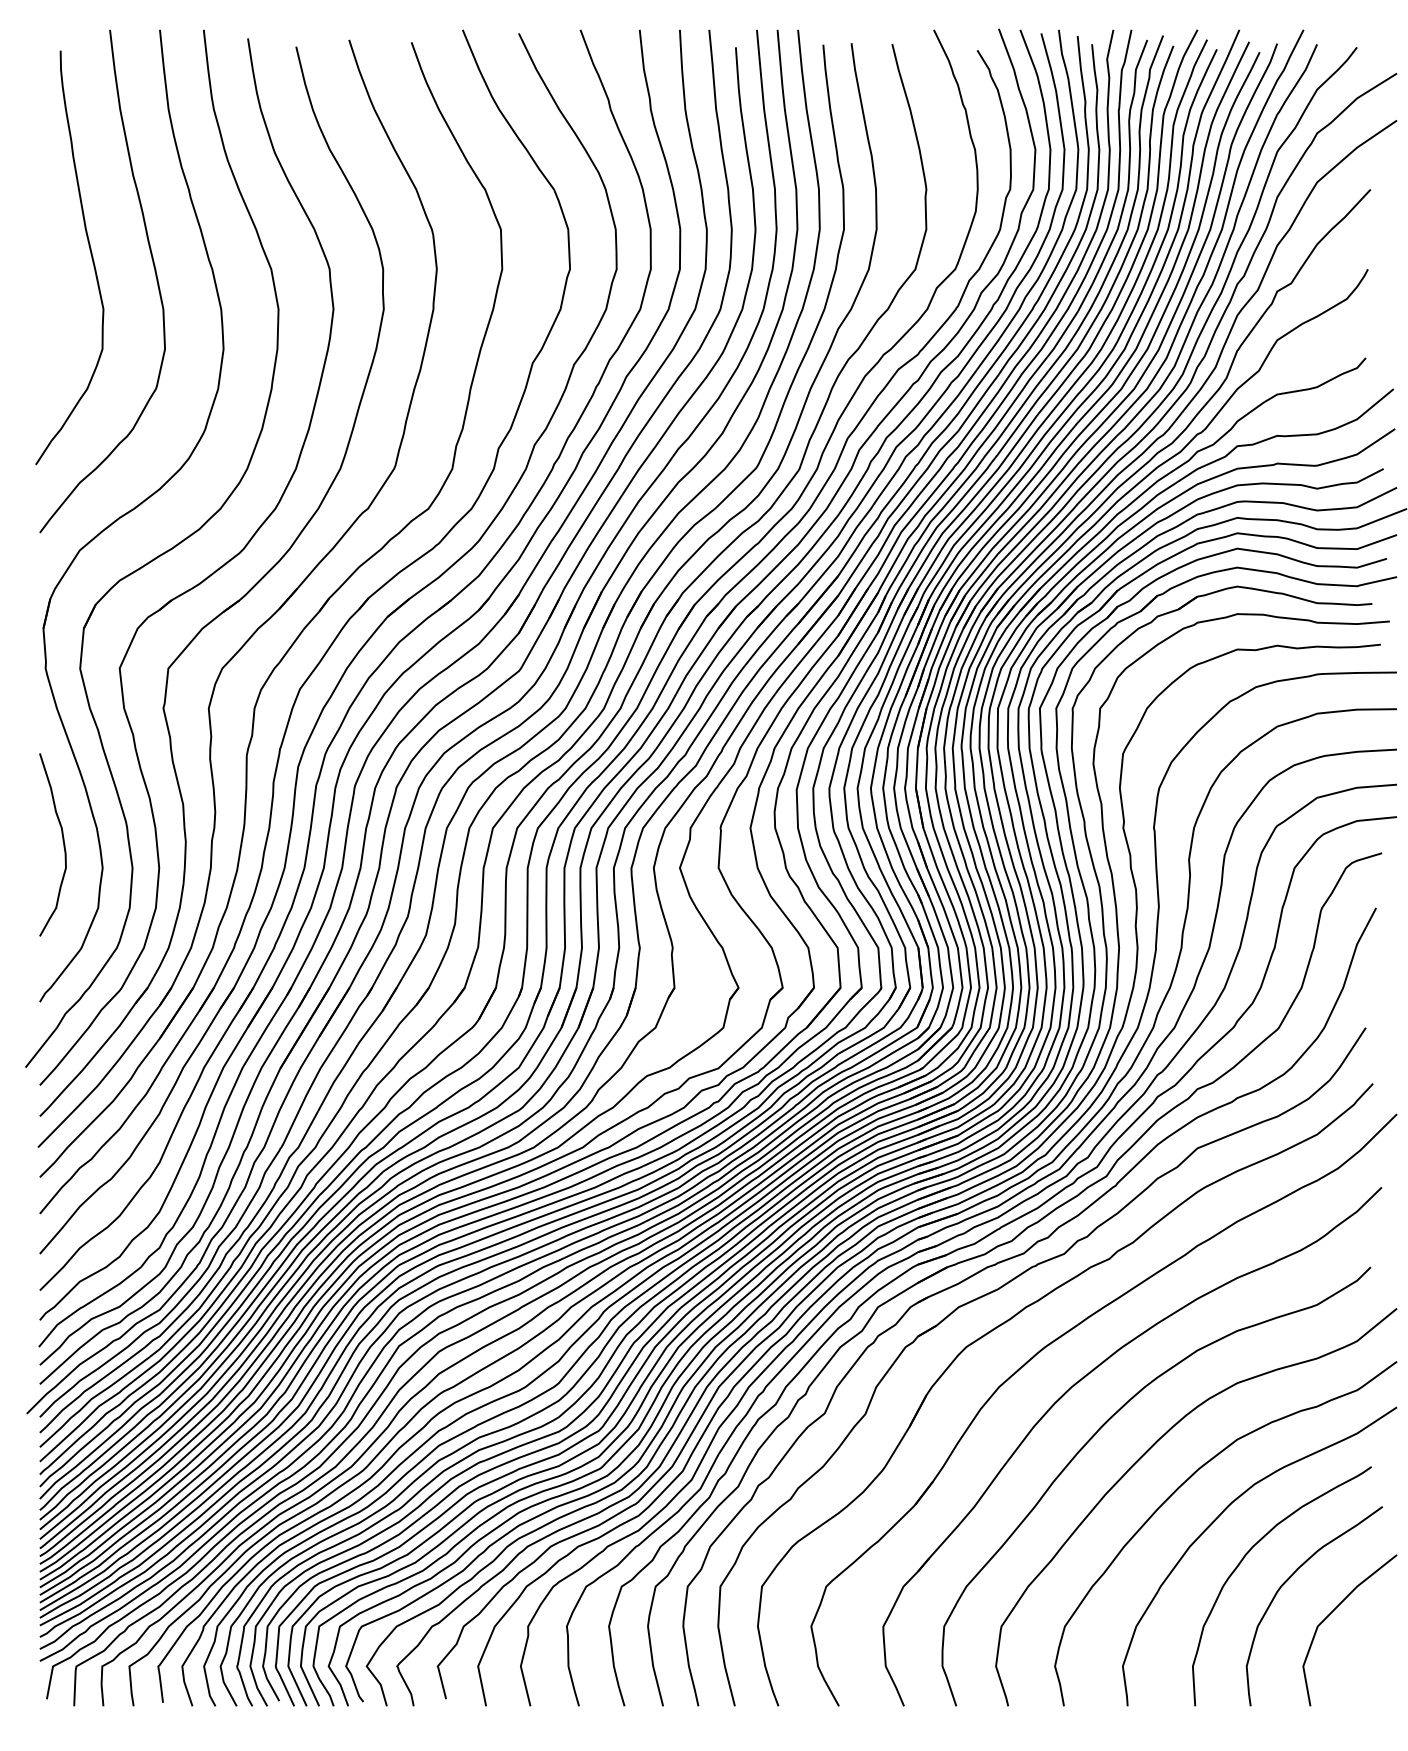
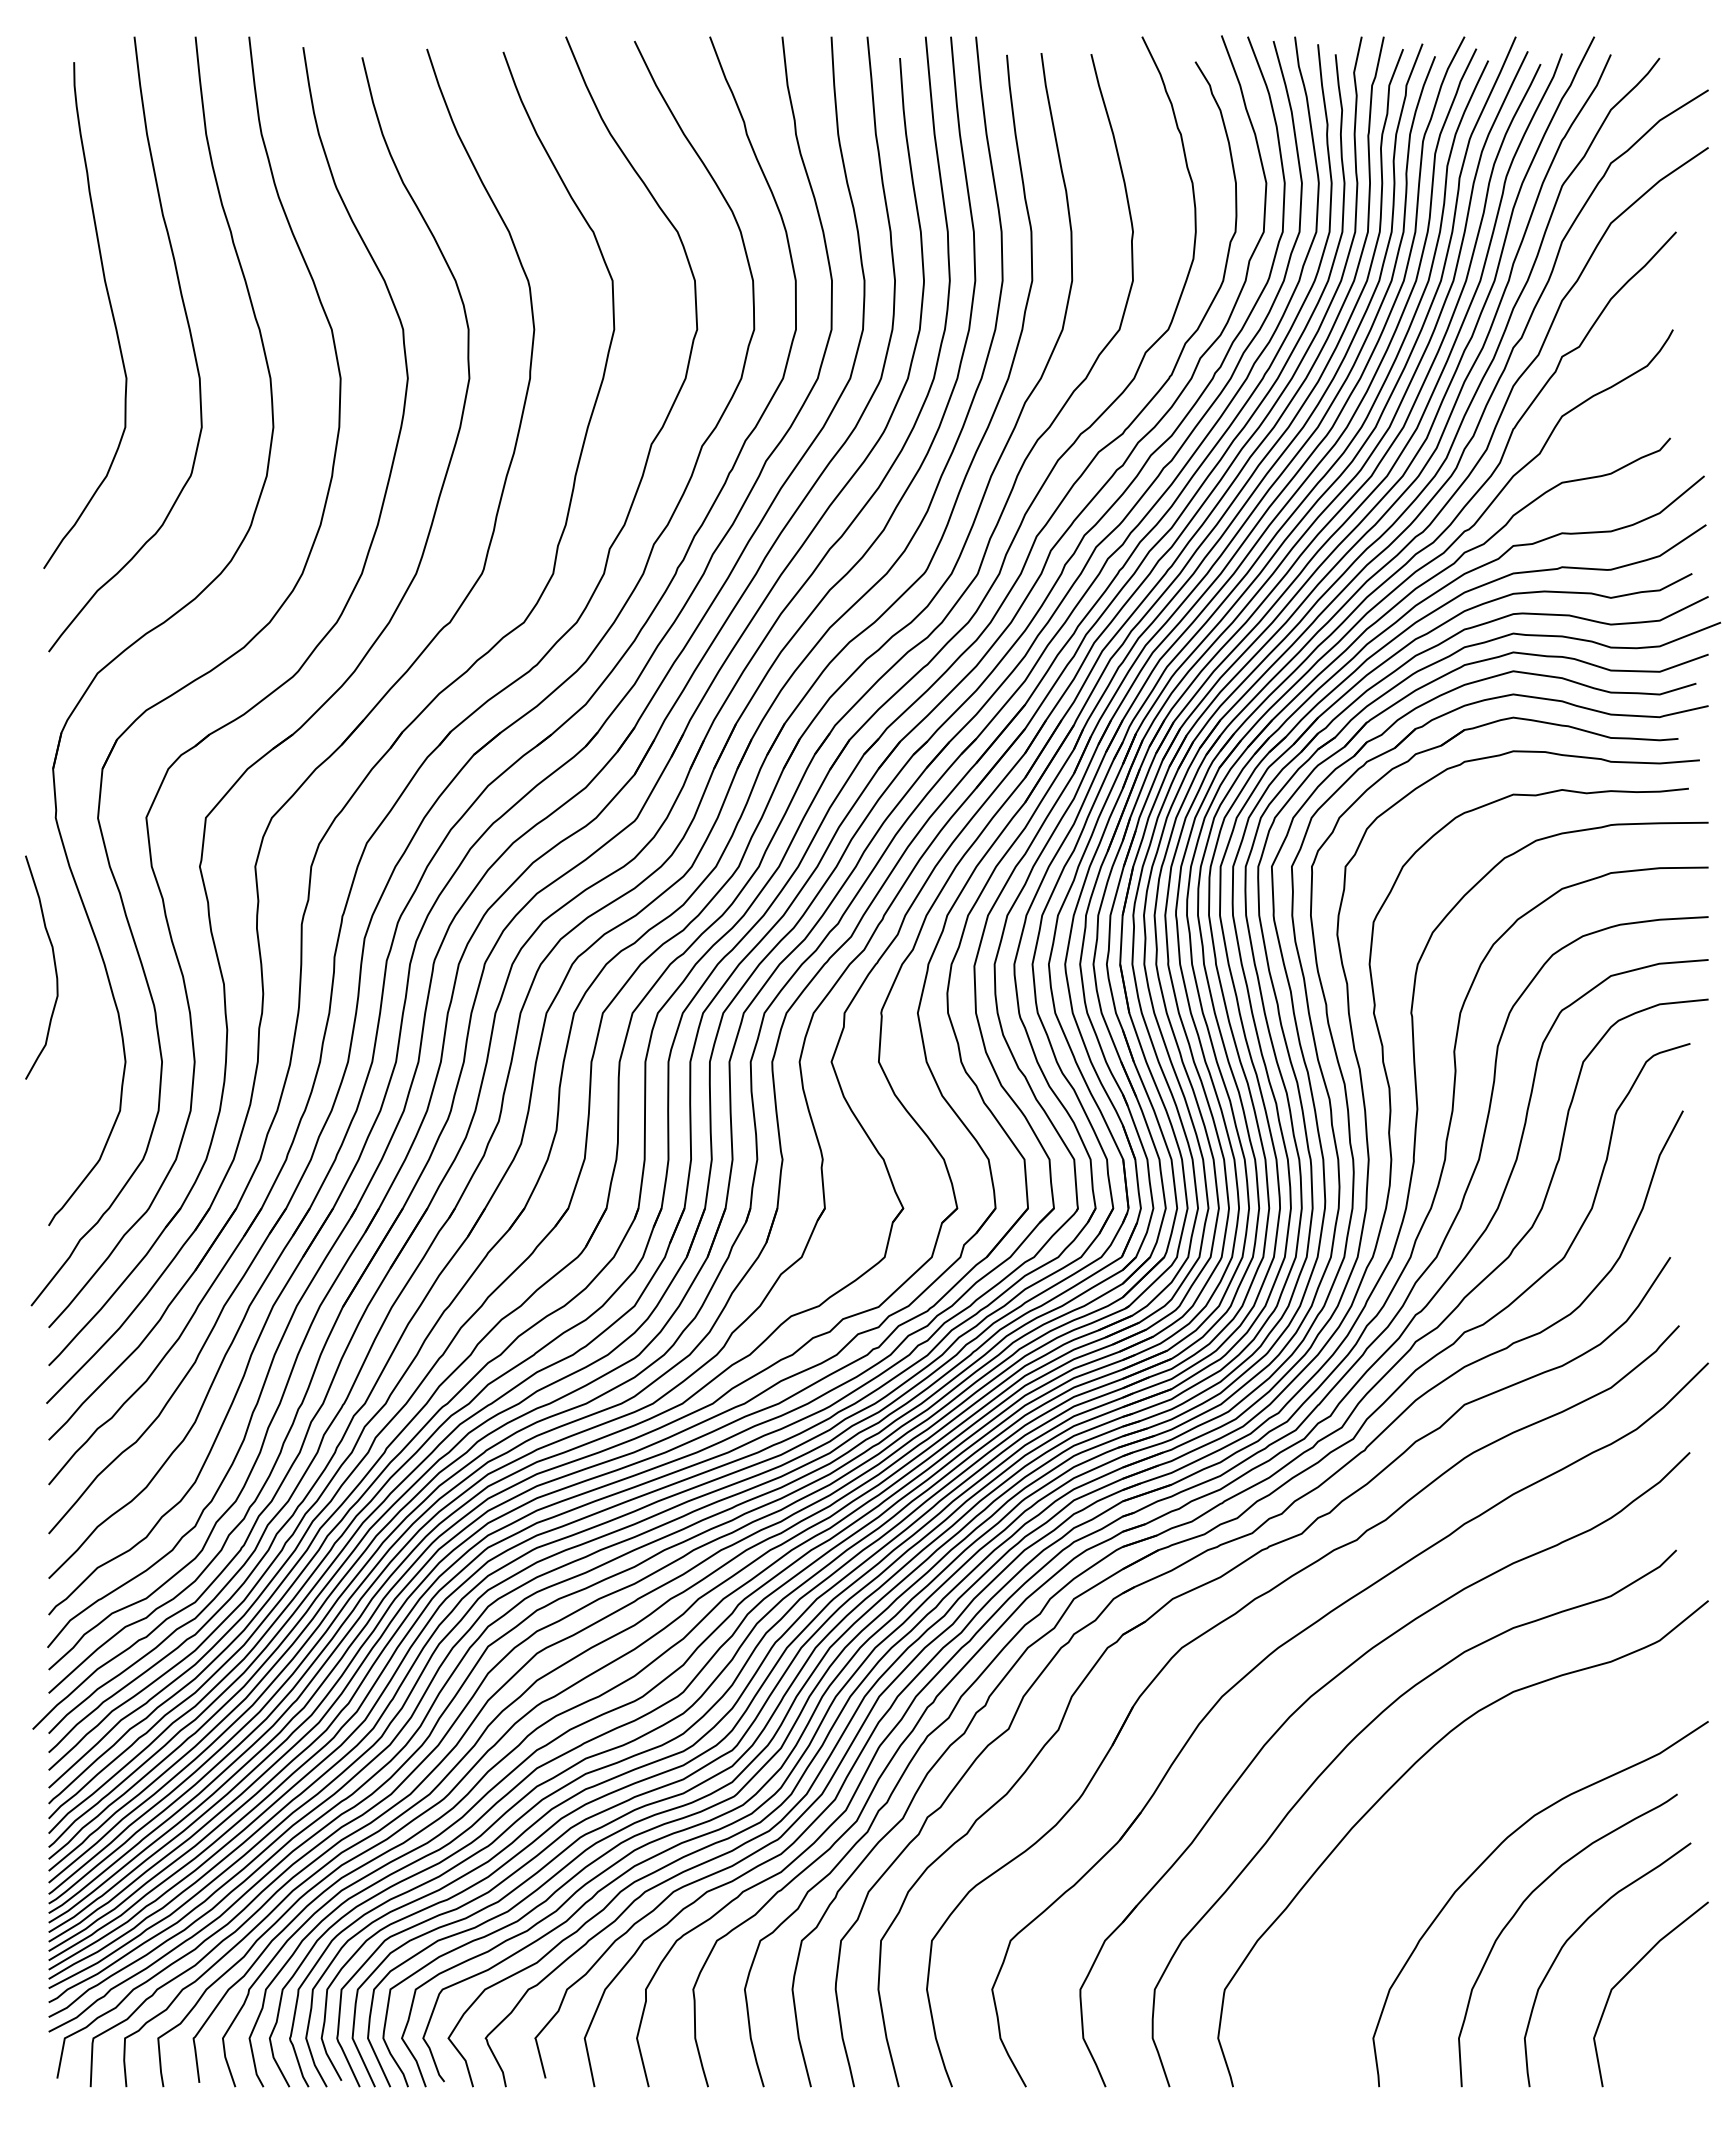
curve: (63, 844) -> (54, 967), moved
curve: (1179, 1488) -> (1442, 1820), removed

